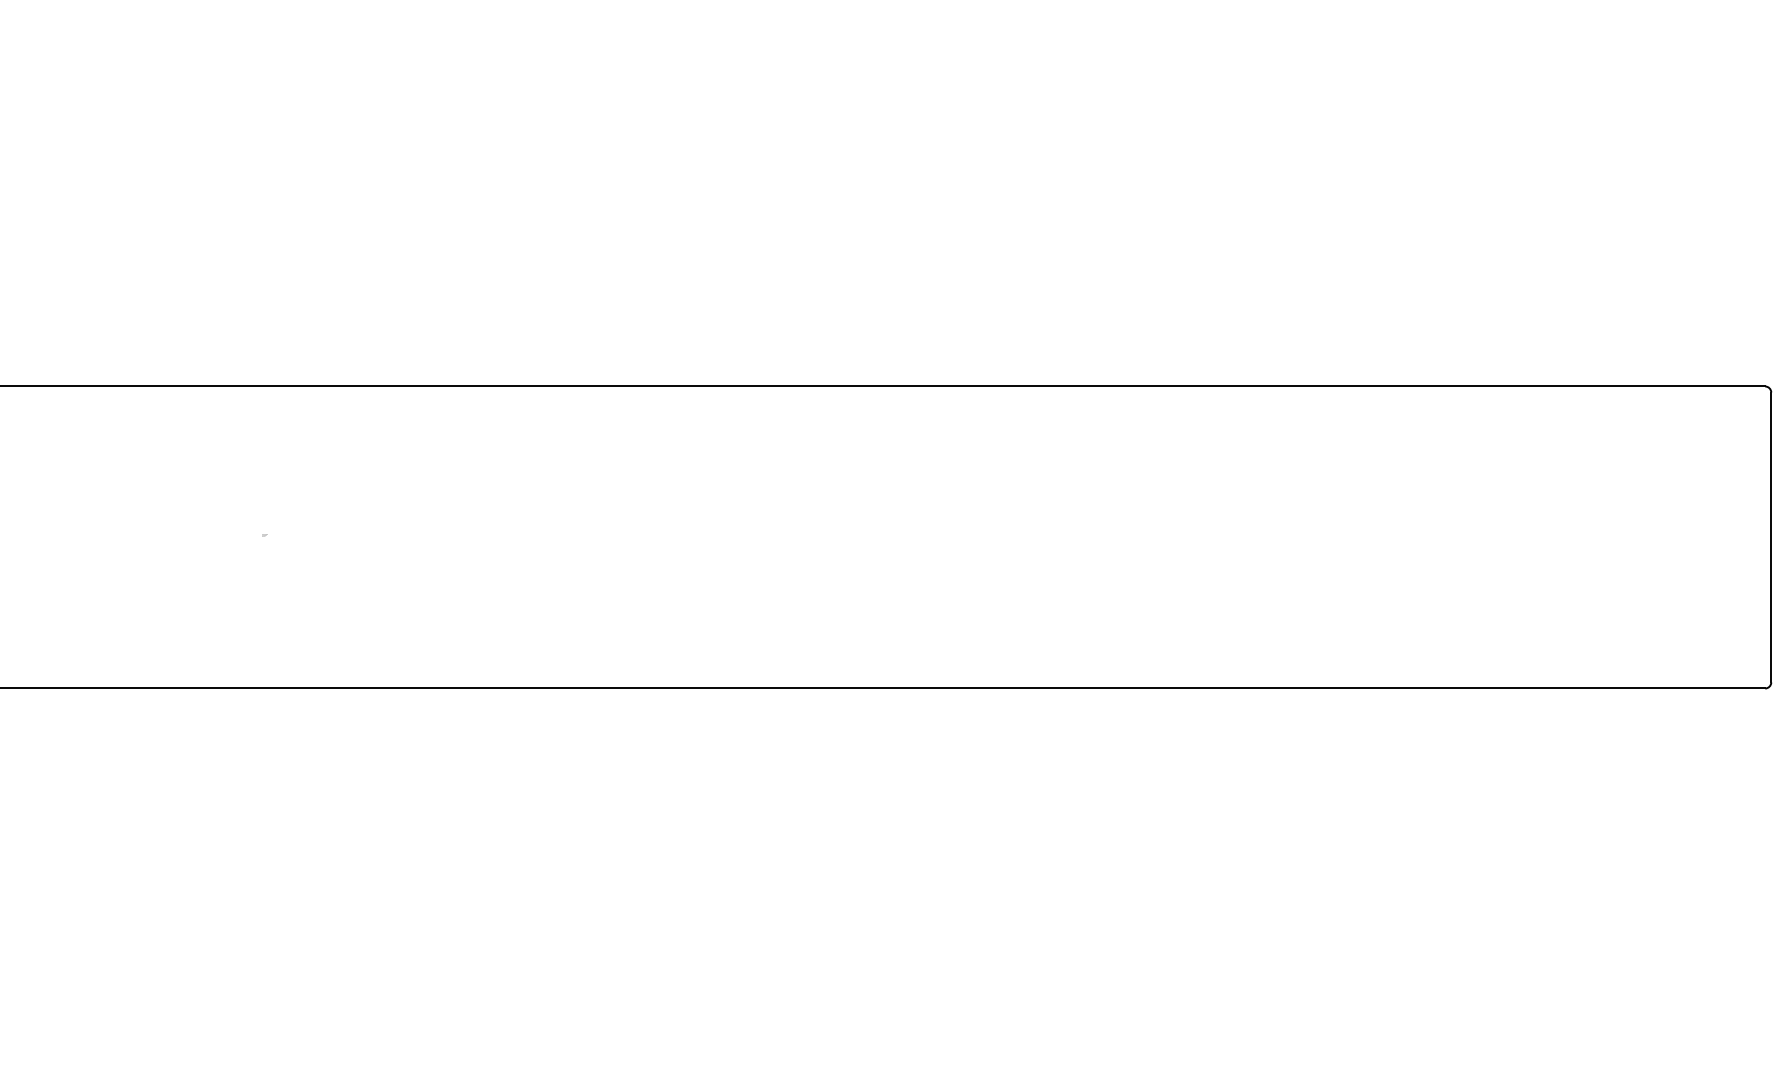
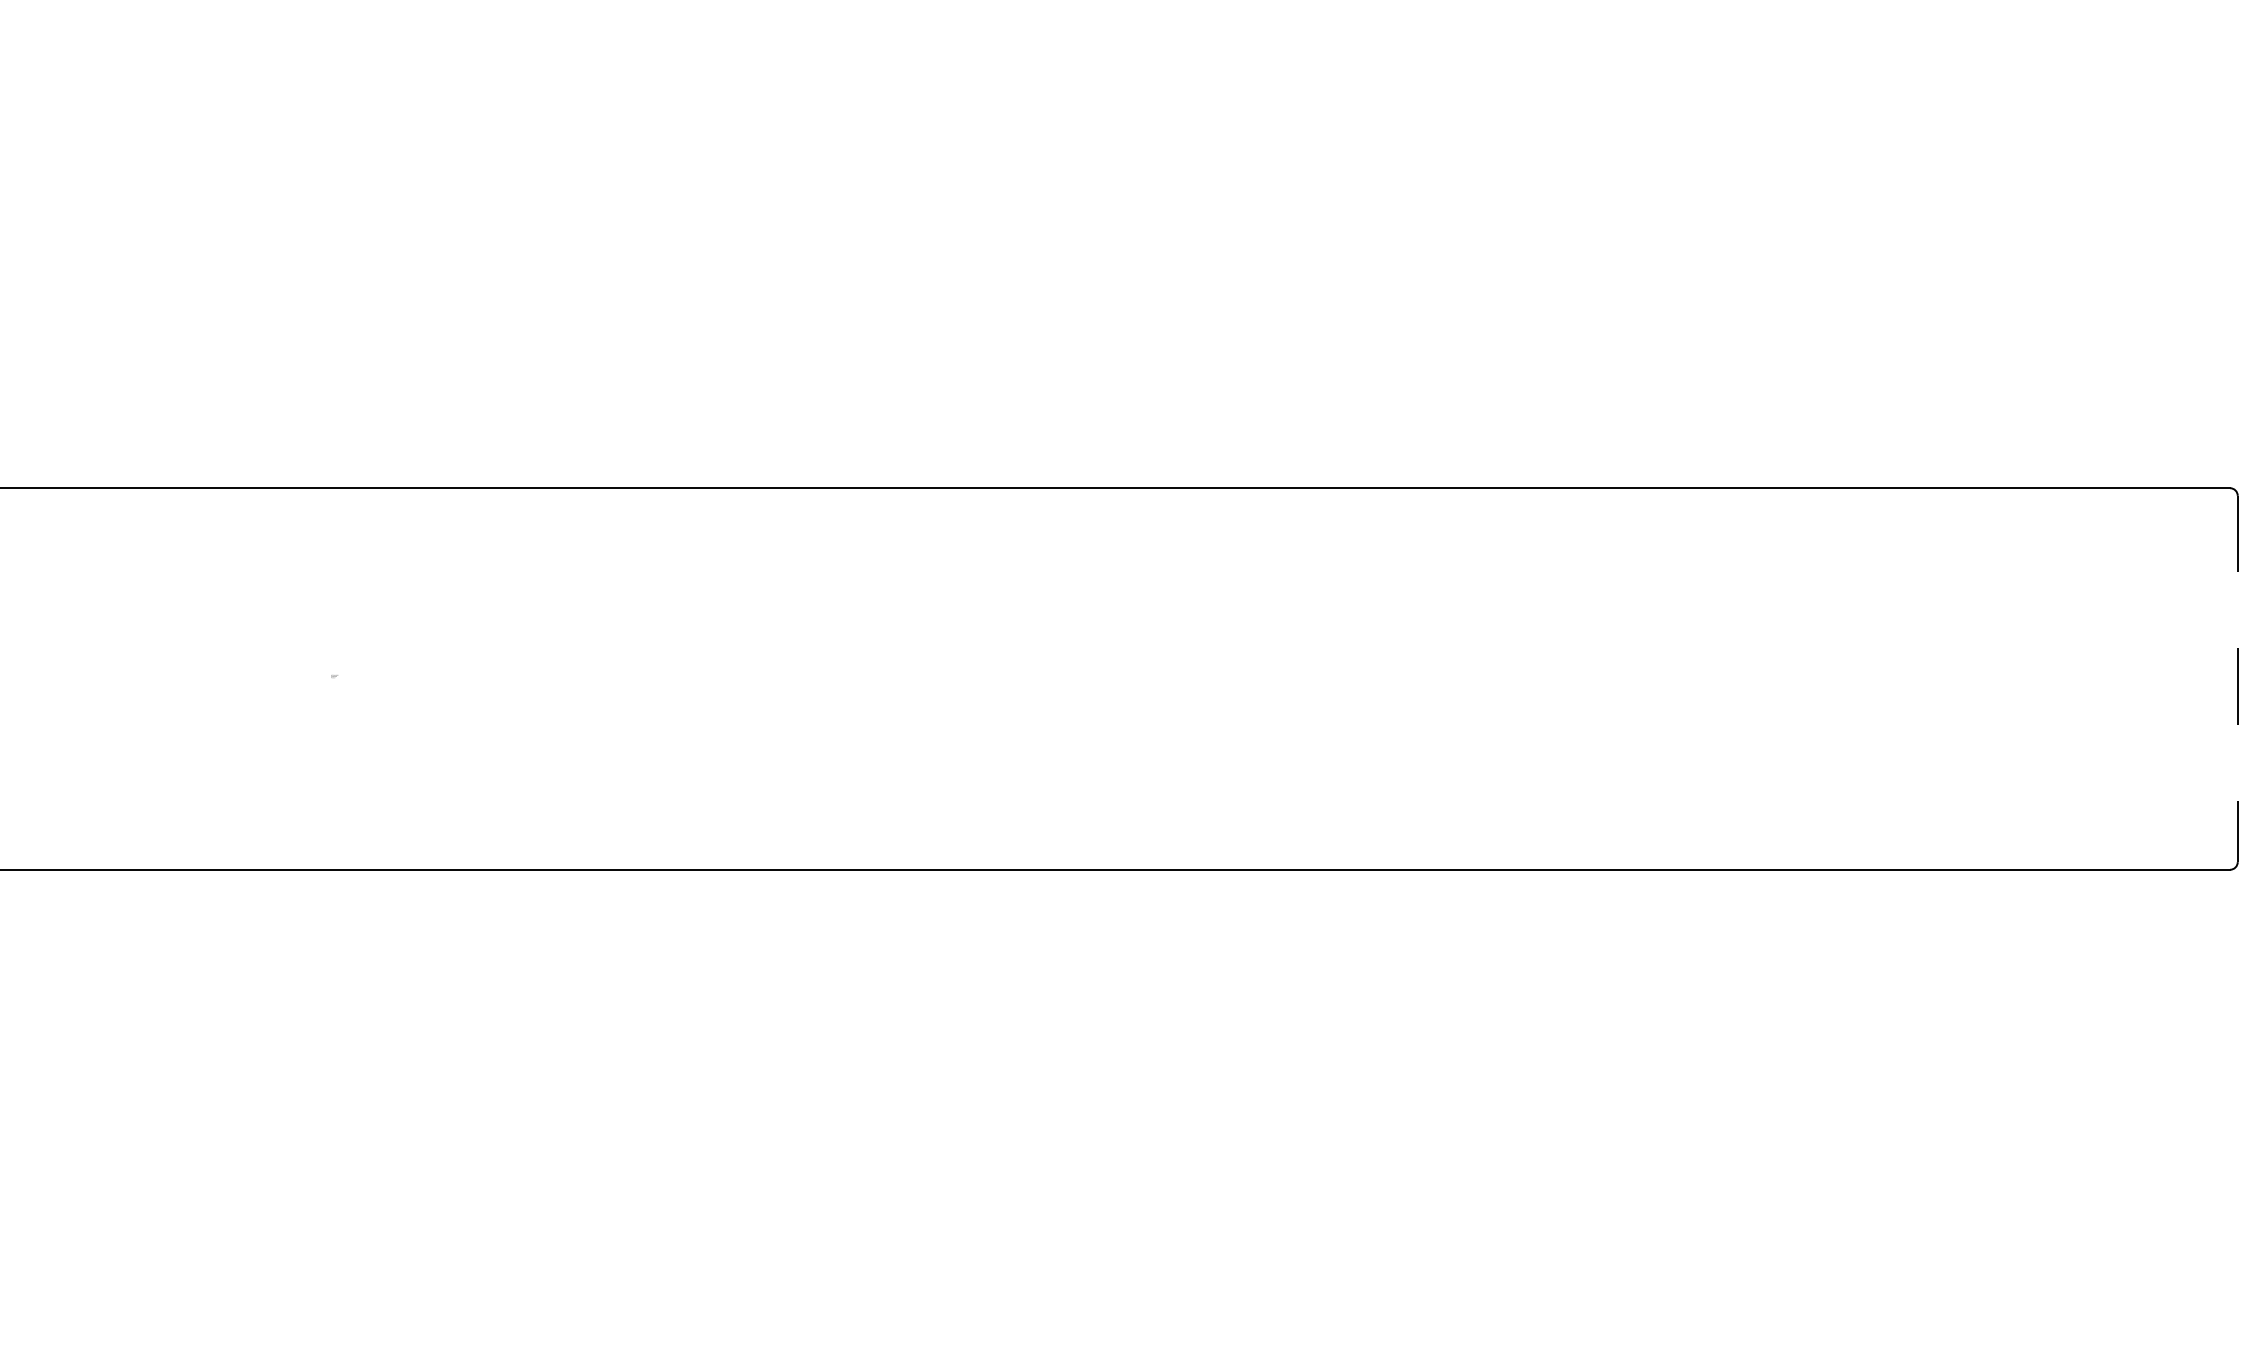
line: (1771, 537) -> (2237, 679), solid -> dashed

